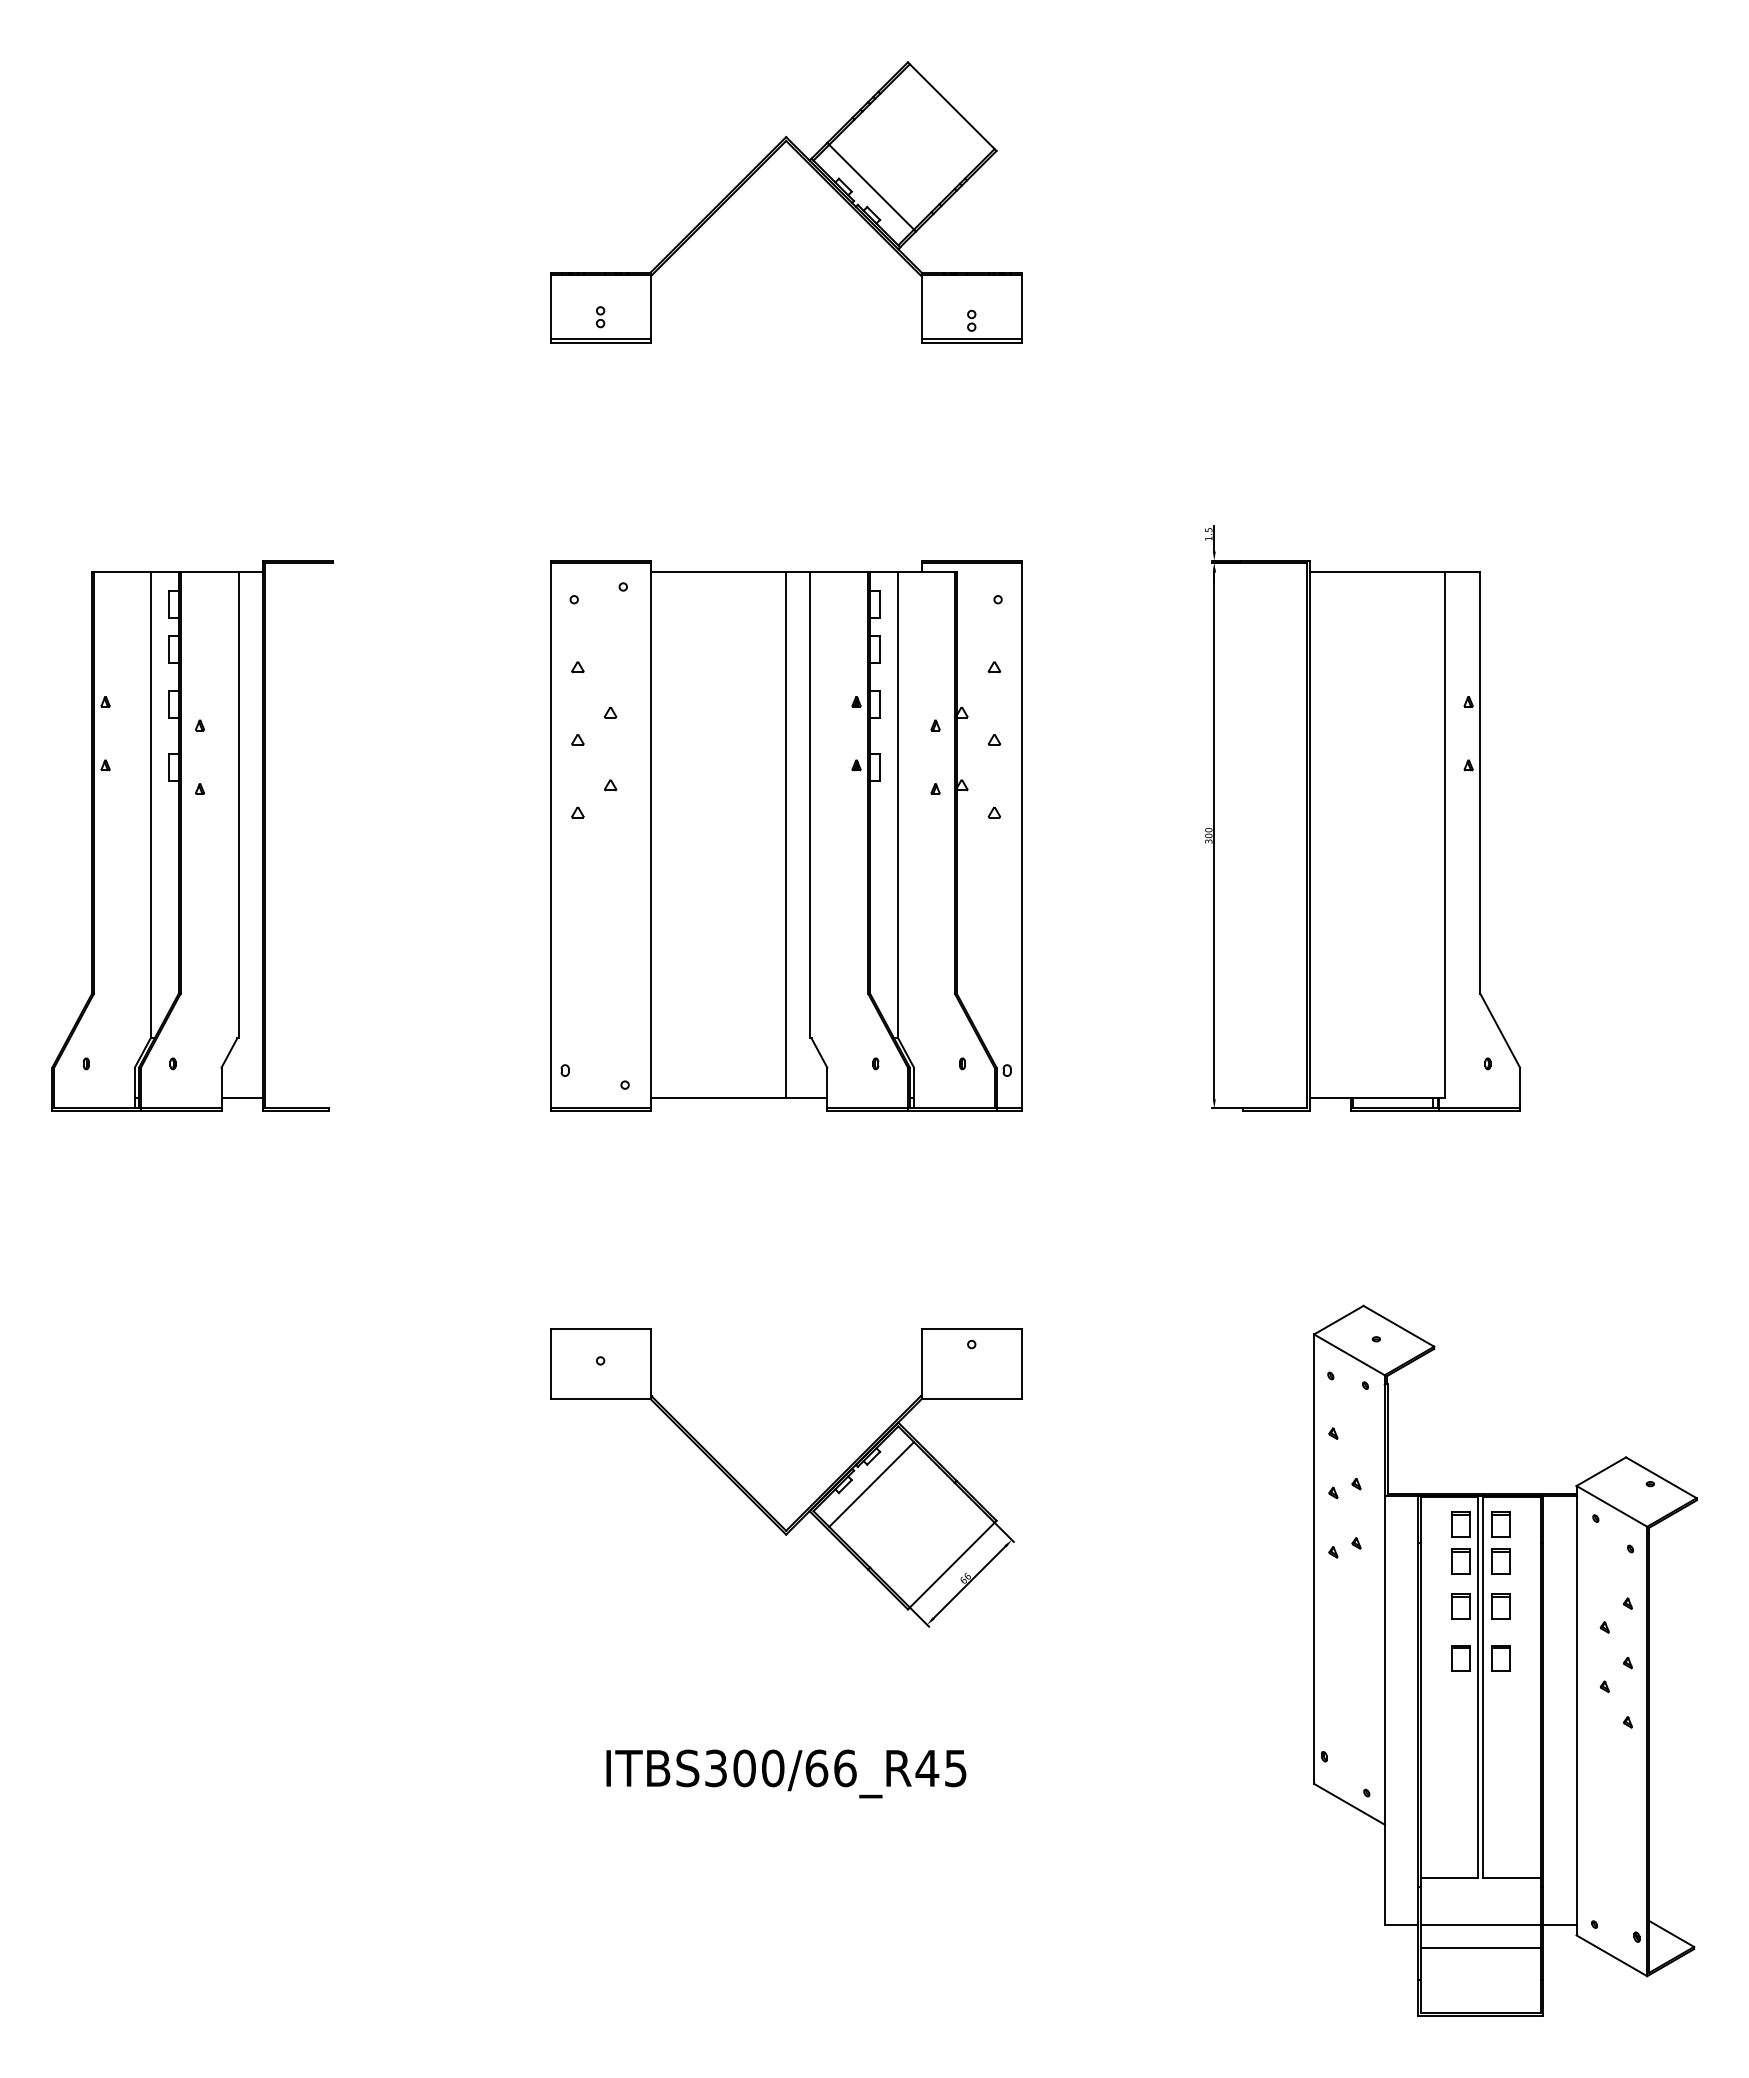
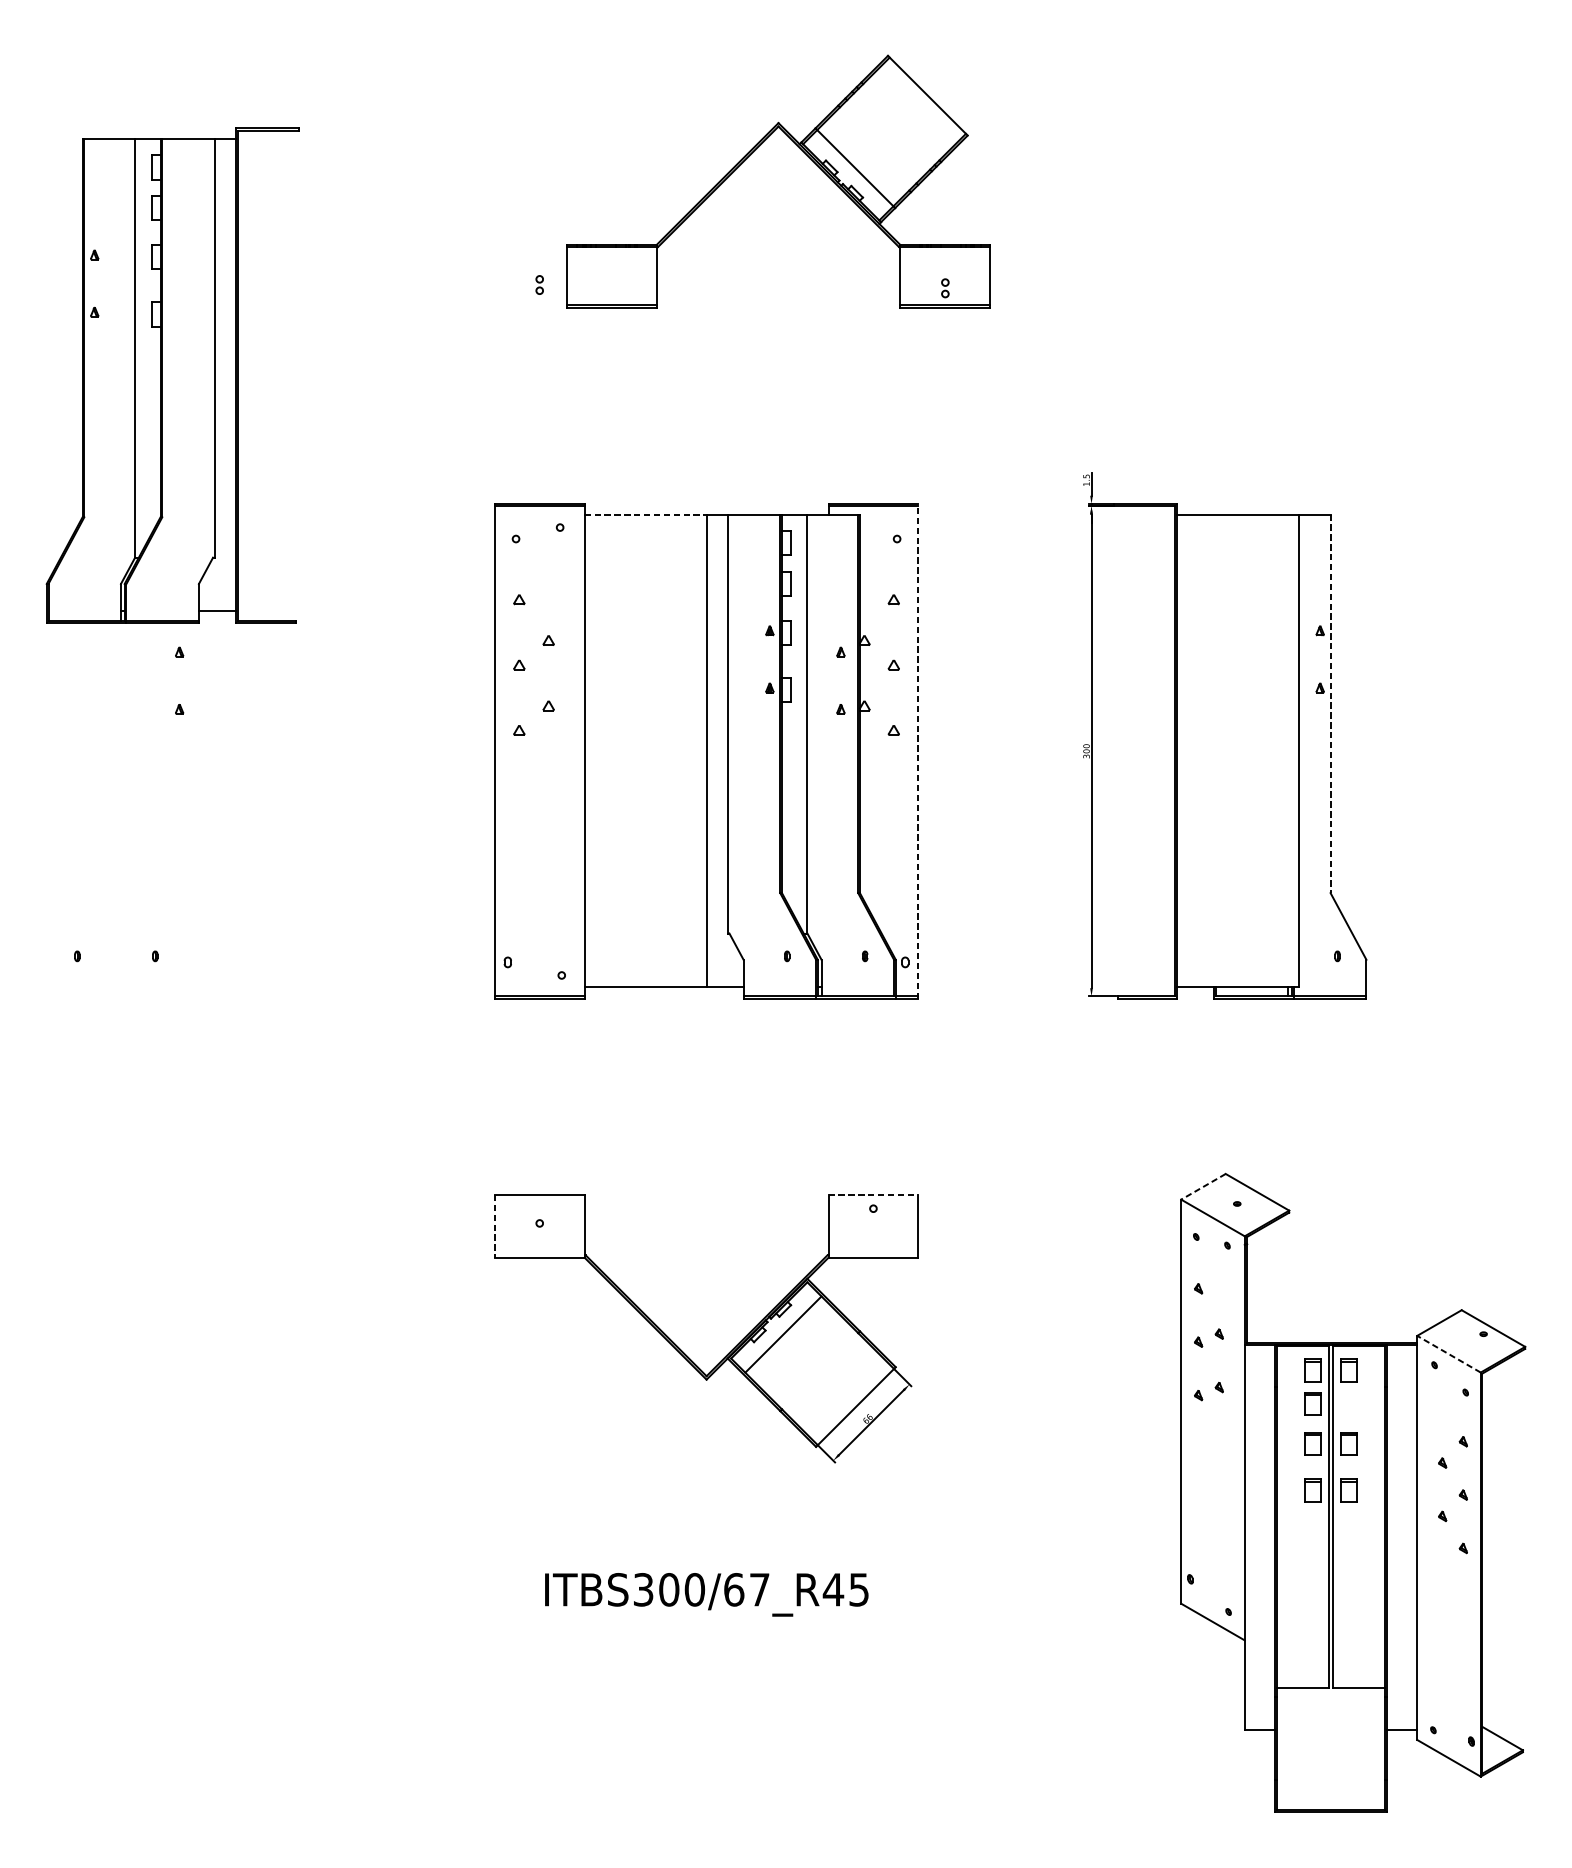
part: (756, 172) -> (751, 154), moved
line: (718, 572) -> (645, 514), solid -> dashed
line: (1480, 783) -> (1330, 704), solid -> dashed
part: (192, 835) -> (172, 375), moved
line: (1021, 835) -> (918, 751), solid -> dashed
line: (1338, 1320) -> (1203, 1187), solid -> dashed
line: (971, 1329) -> (873, 1195), solid -> dashed
line: (550, 1364) -> (494, 1226), solid -> dashed
line: (1611, 1506) -> (1448, 1354), solid -> dashed
part: (1500, 1561) -> (1348, 1403), removed
text: (845, 1768) -> (759, 1589), ITBS300/66_R45 -> ITBS300/67_R45
line: (1480, 1924) -> (1330, 1730), removed
line: (1480, 1947) -> (1330, 1750), removed

